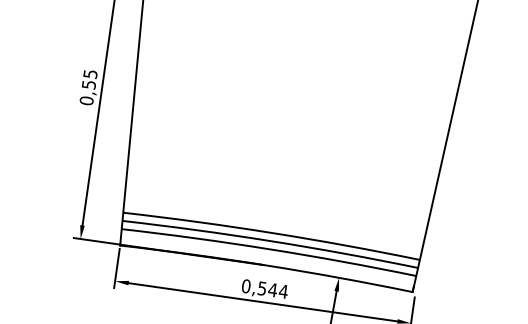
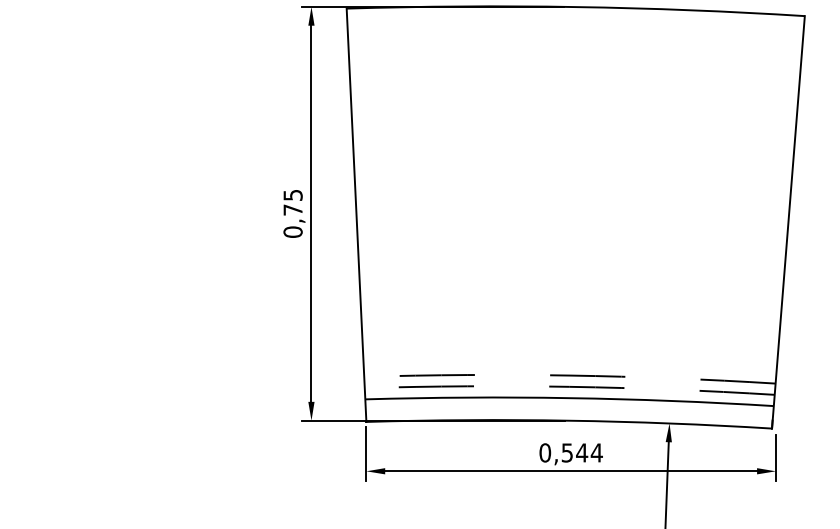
text: (88, 84) -> (292, 209), 0,55 -> 0,75
arc: (271, 232) -> (569, 375), solid -> dashed
arc: (270, 240) -> (569, 386), solid -> dashed

